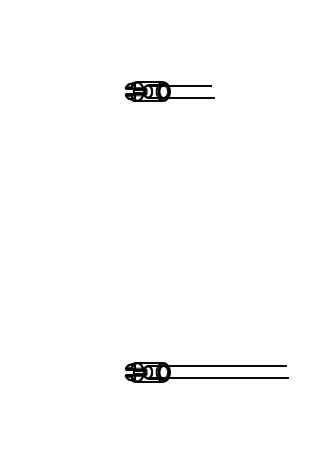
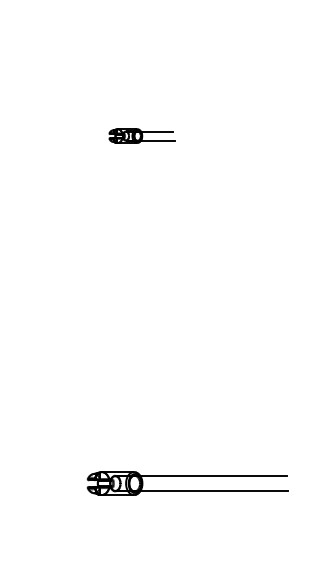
part: (169, 91) -> (141, 136), size x0.6

